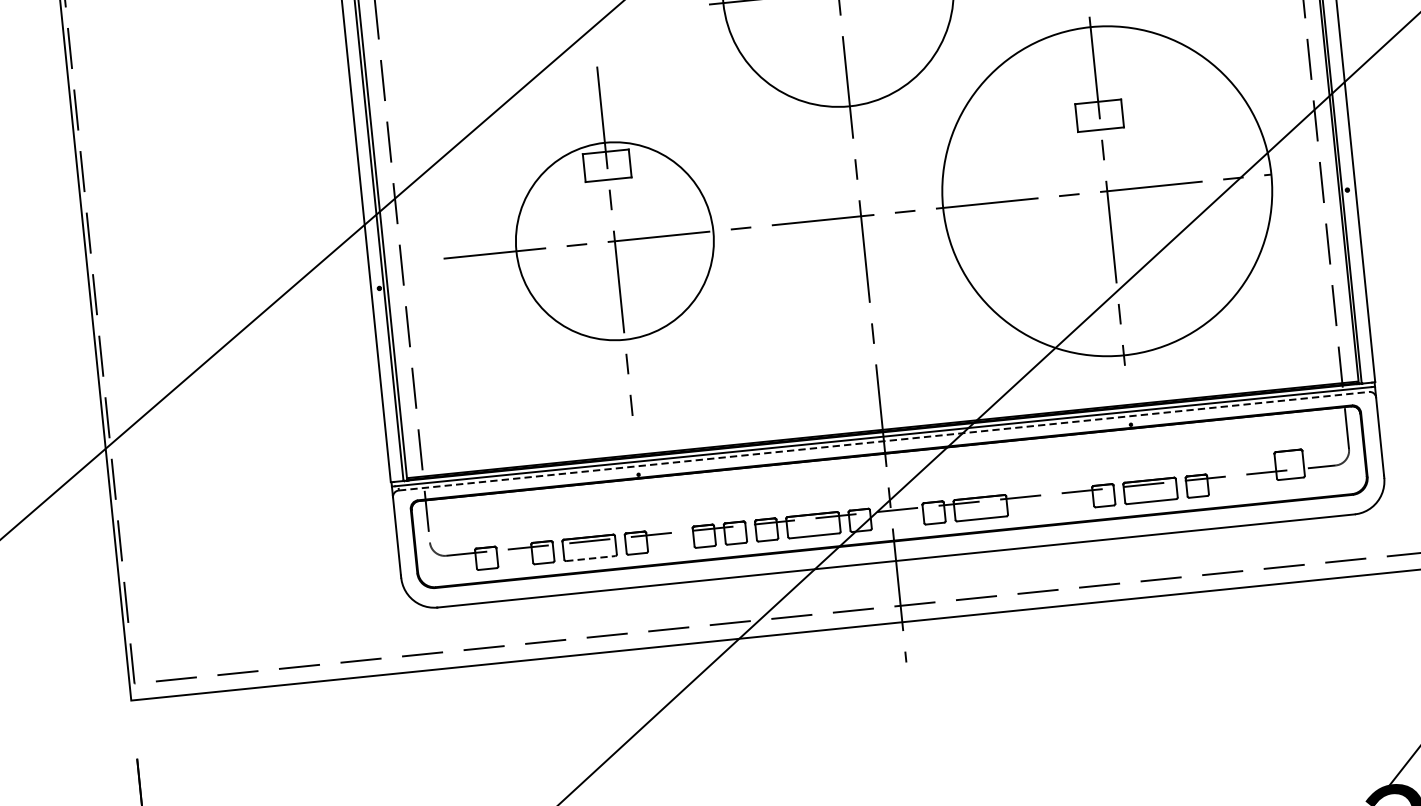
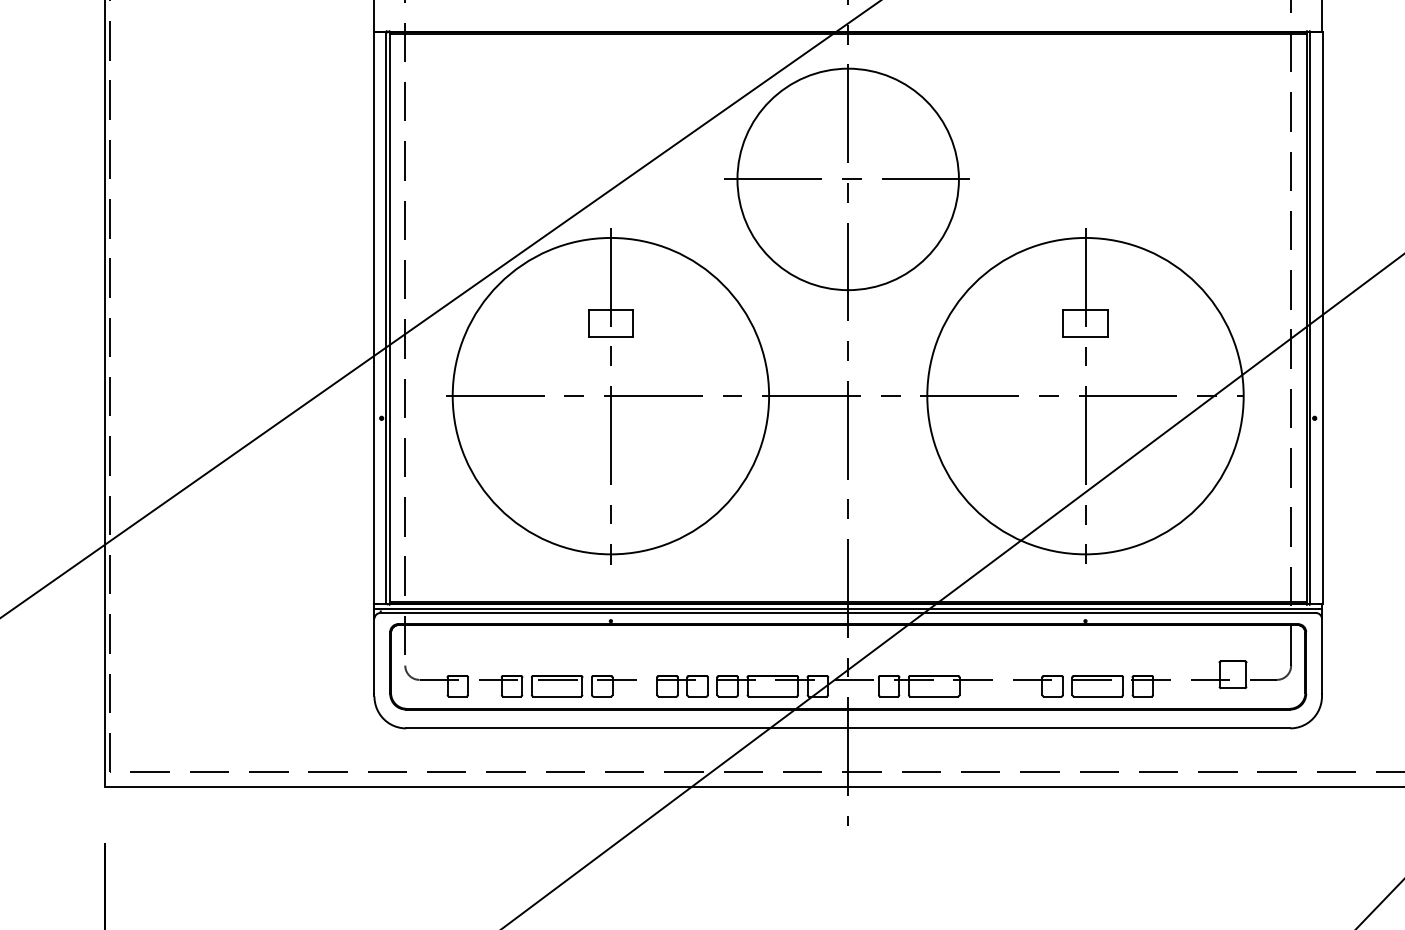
circle: (614, 240) -> (610, 395), size x1.67
line: (884, 441) -> (848, 613), dashed -> solid
line: (591, 558) -> (557, 696), dashed -> solid

